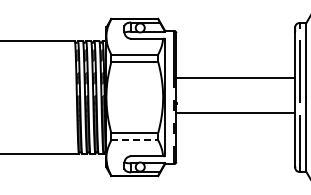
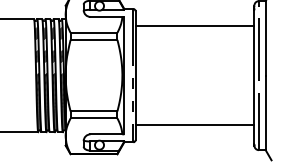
line: (235, 77) -> (194, 25), moved
line: (235, 113) -> (194, 125), moved
line: (135, 140) -> (94, 118), dashed -> solid

